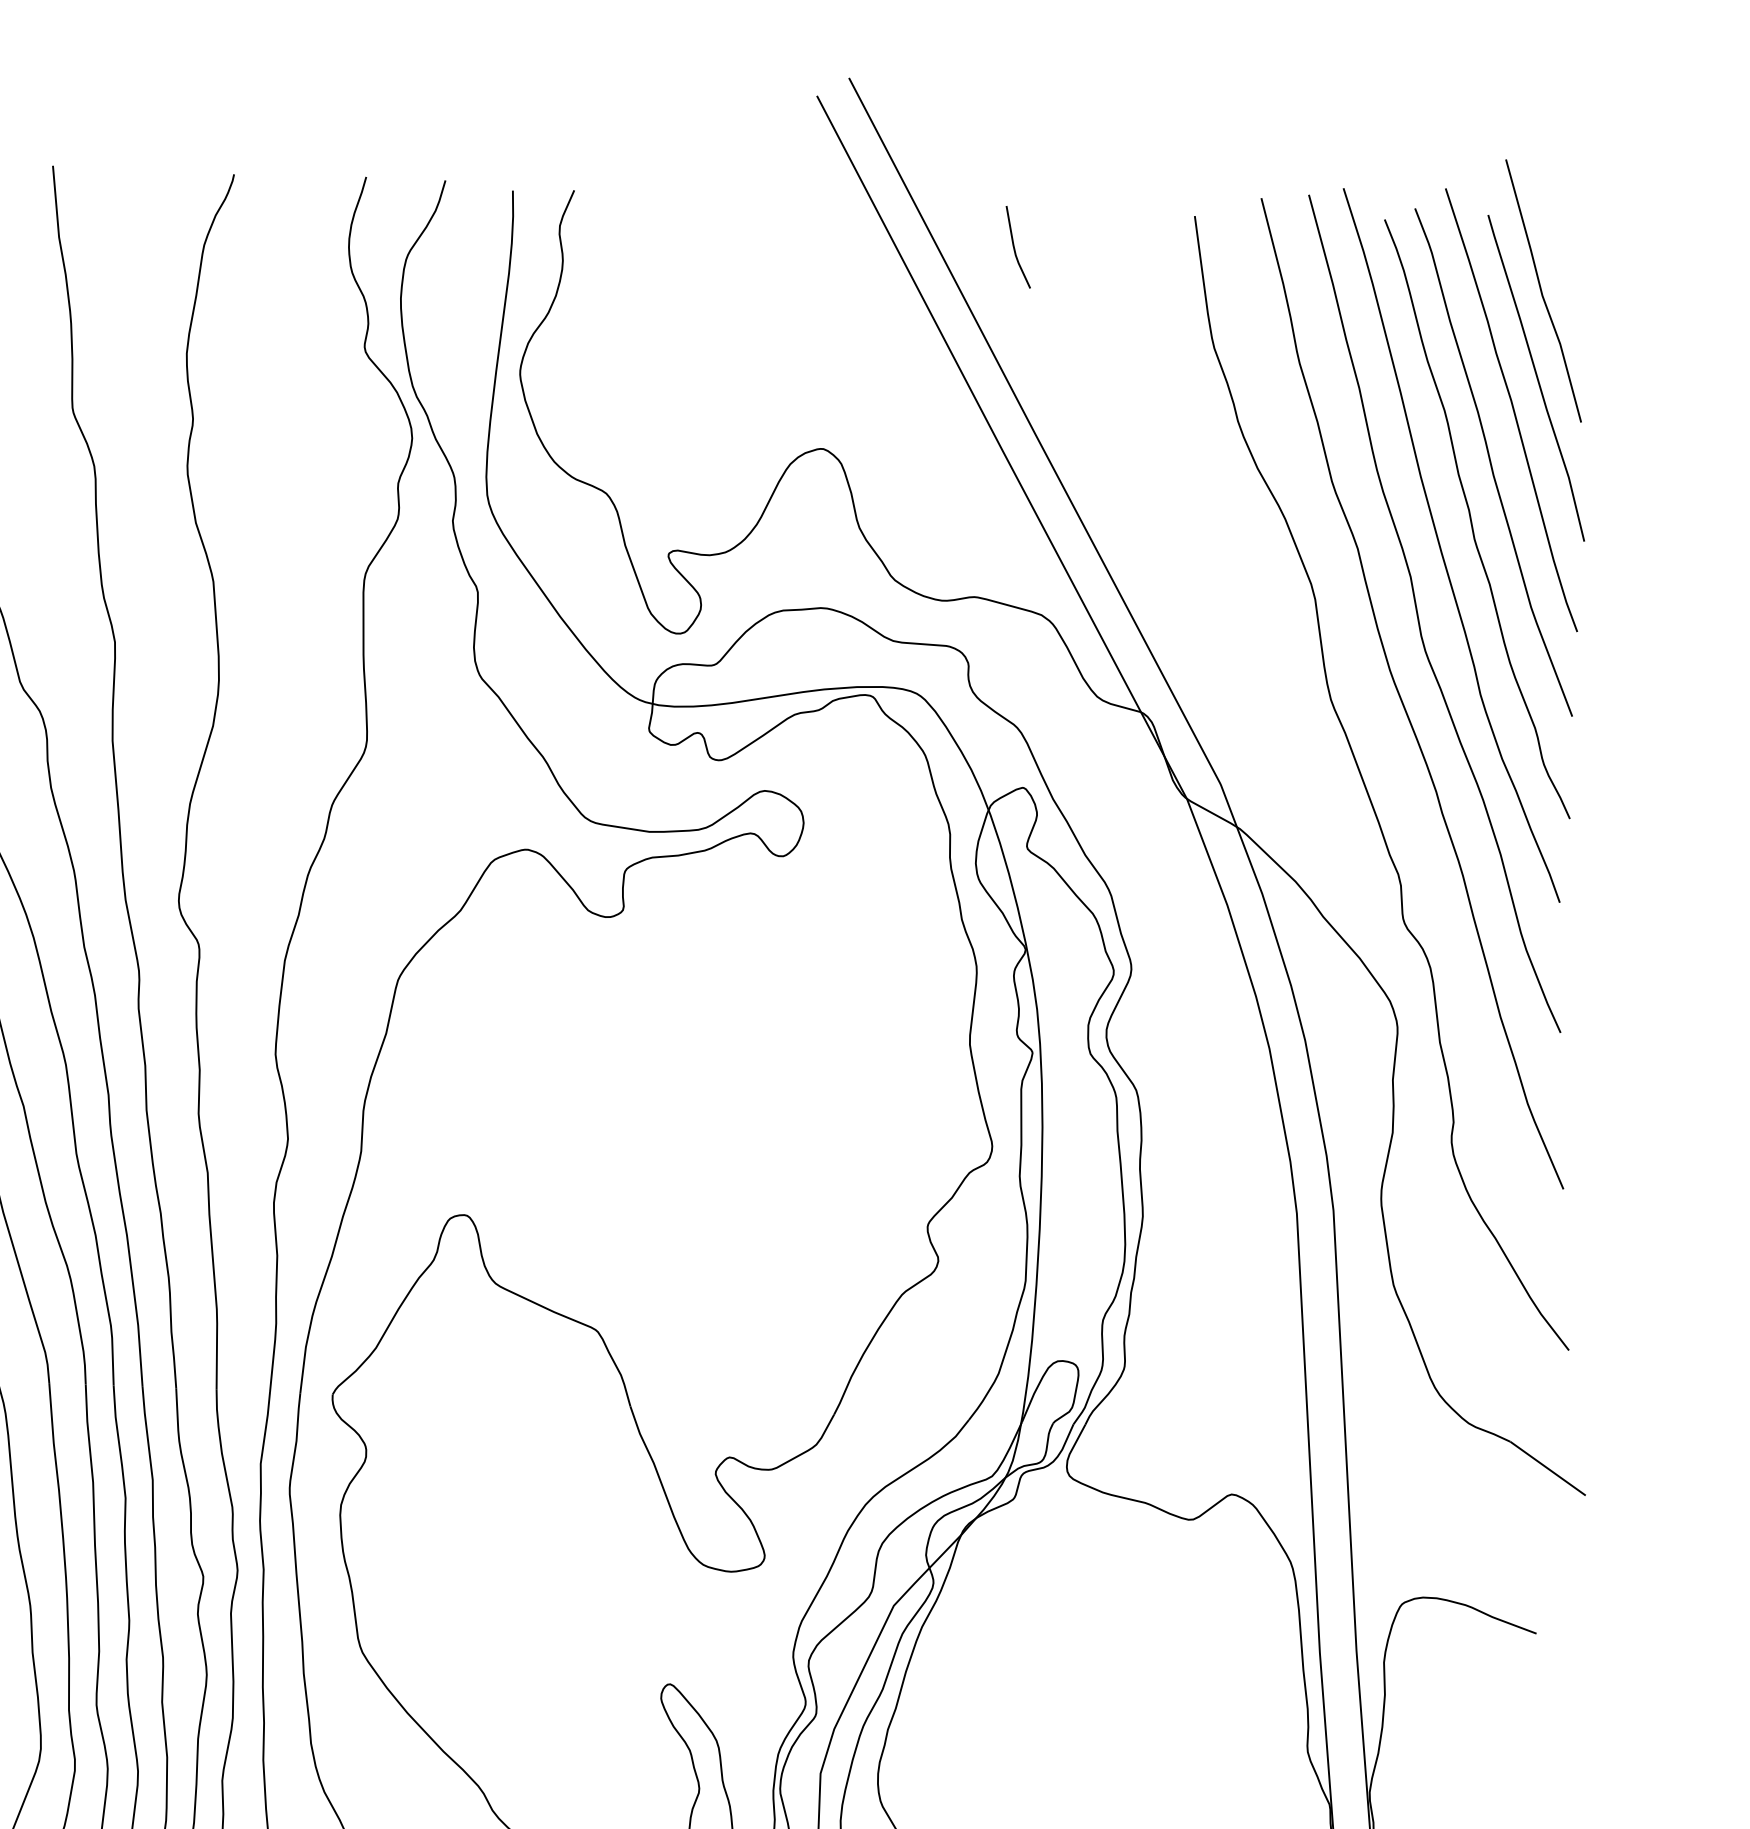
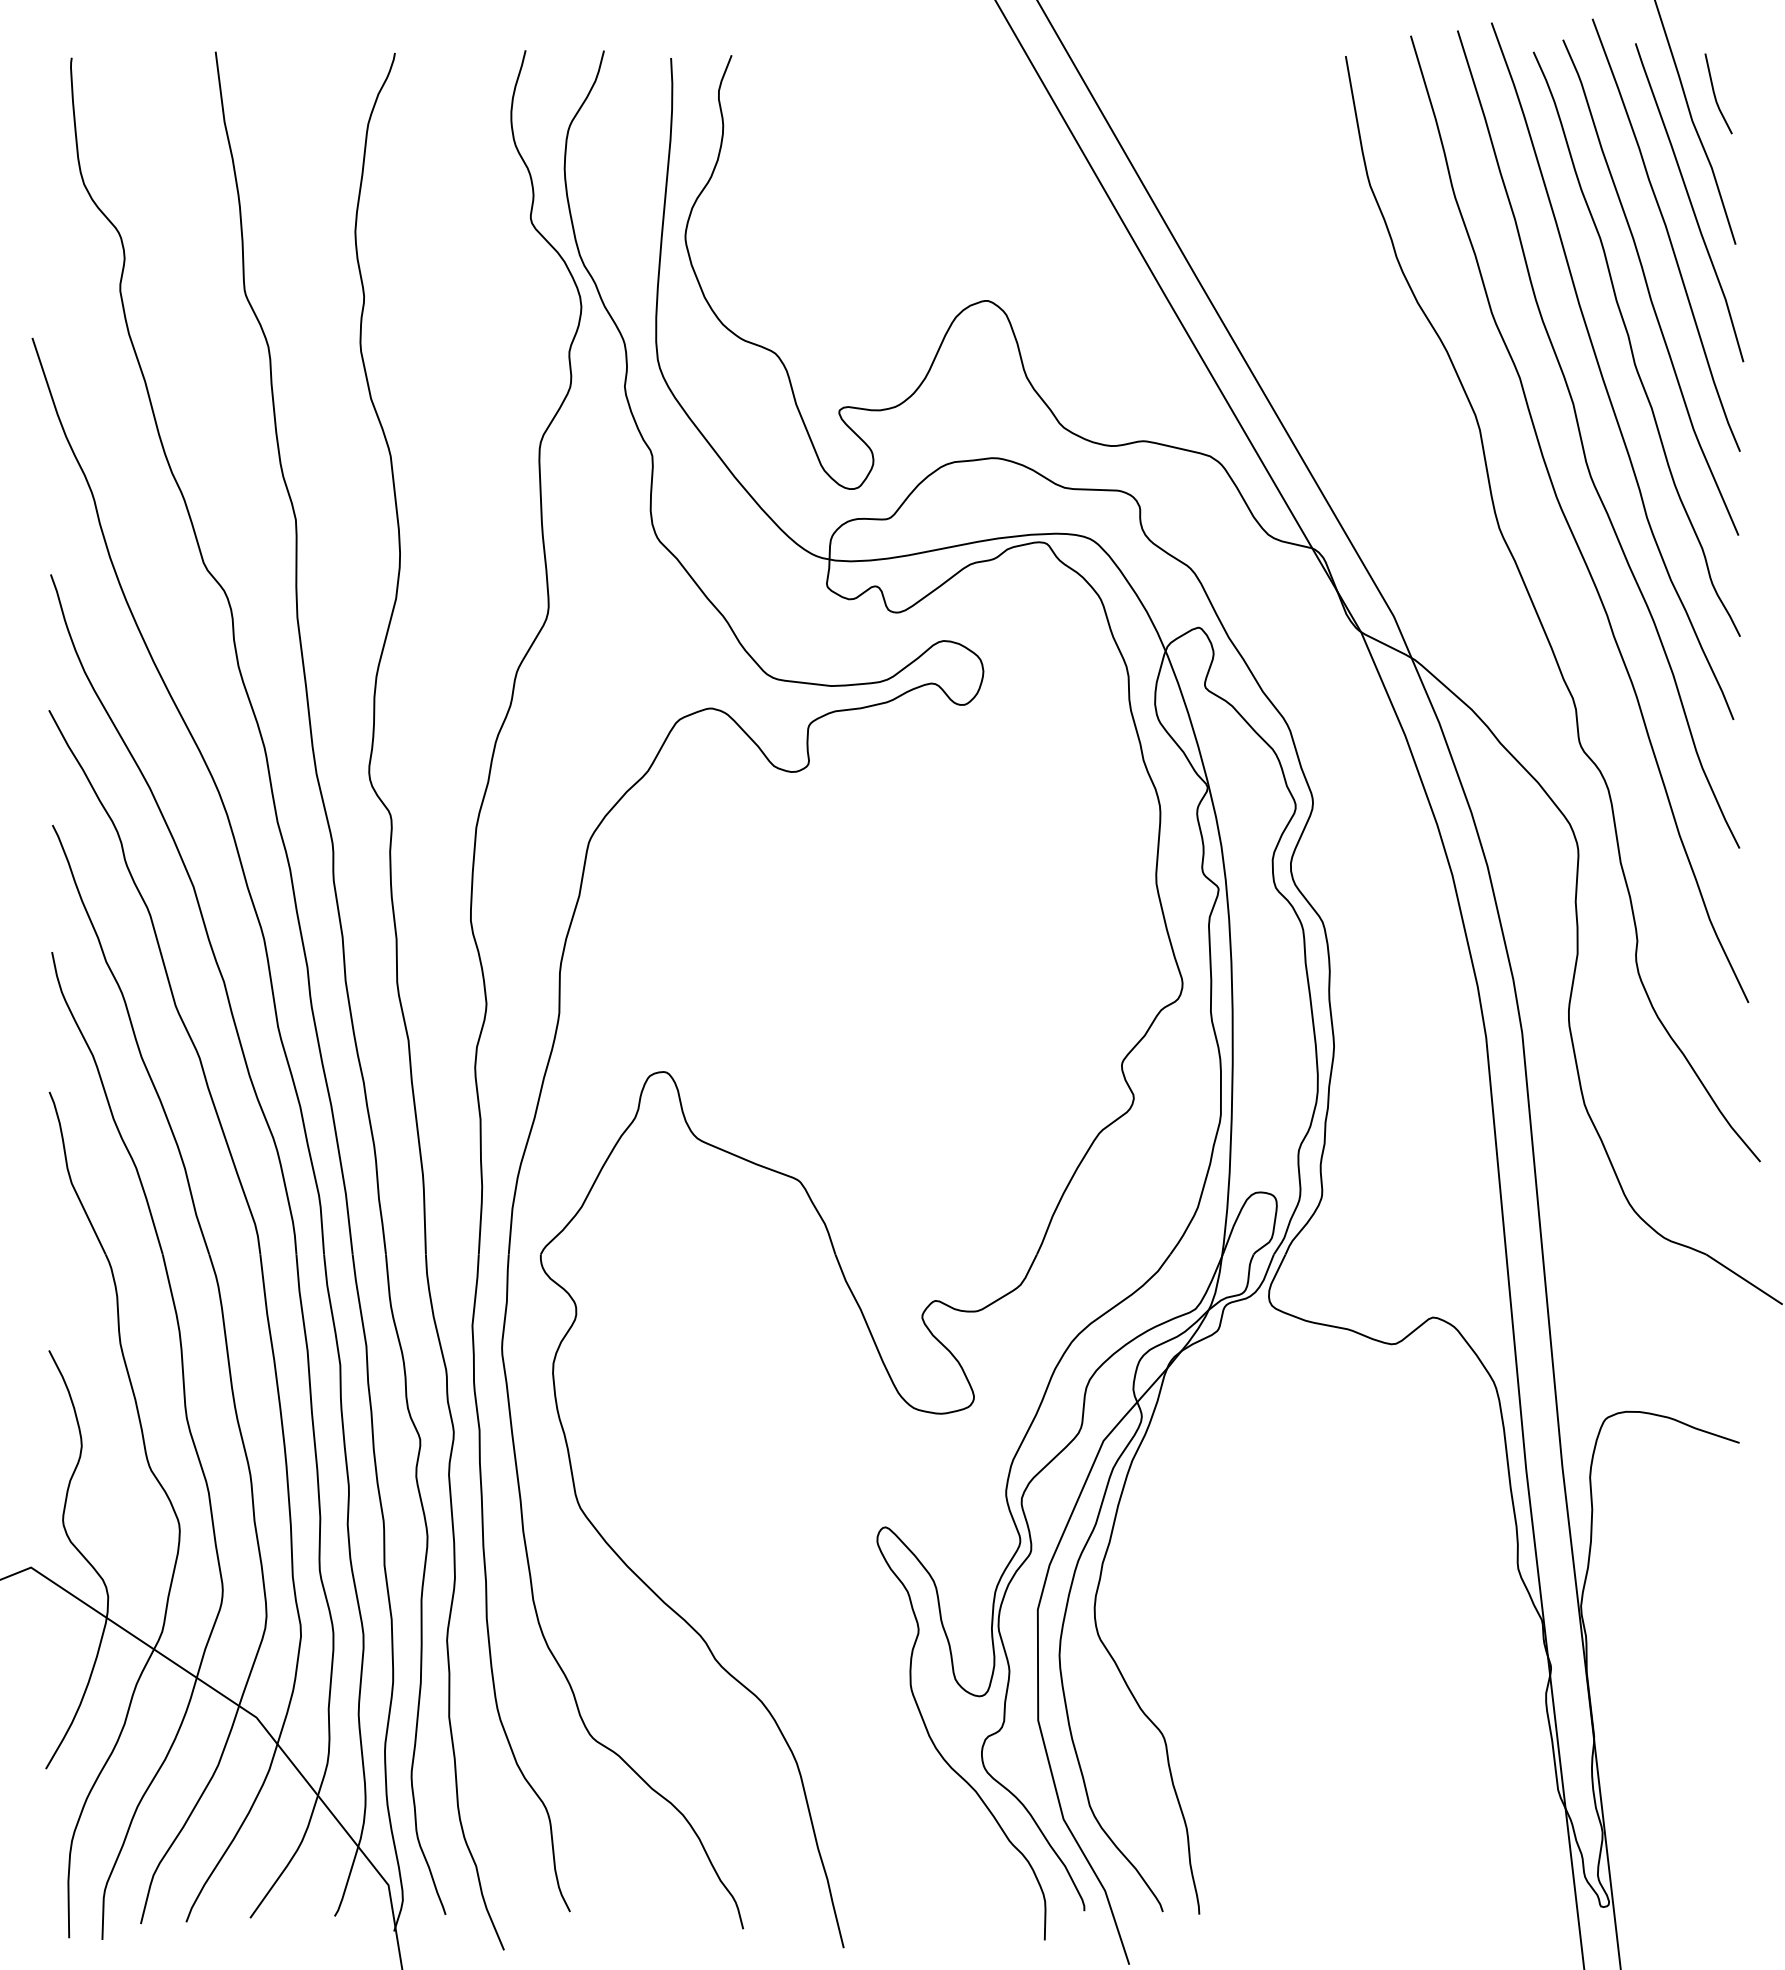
line: (1015, 246) -> (1715, 93), moved

